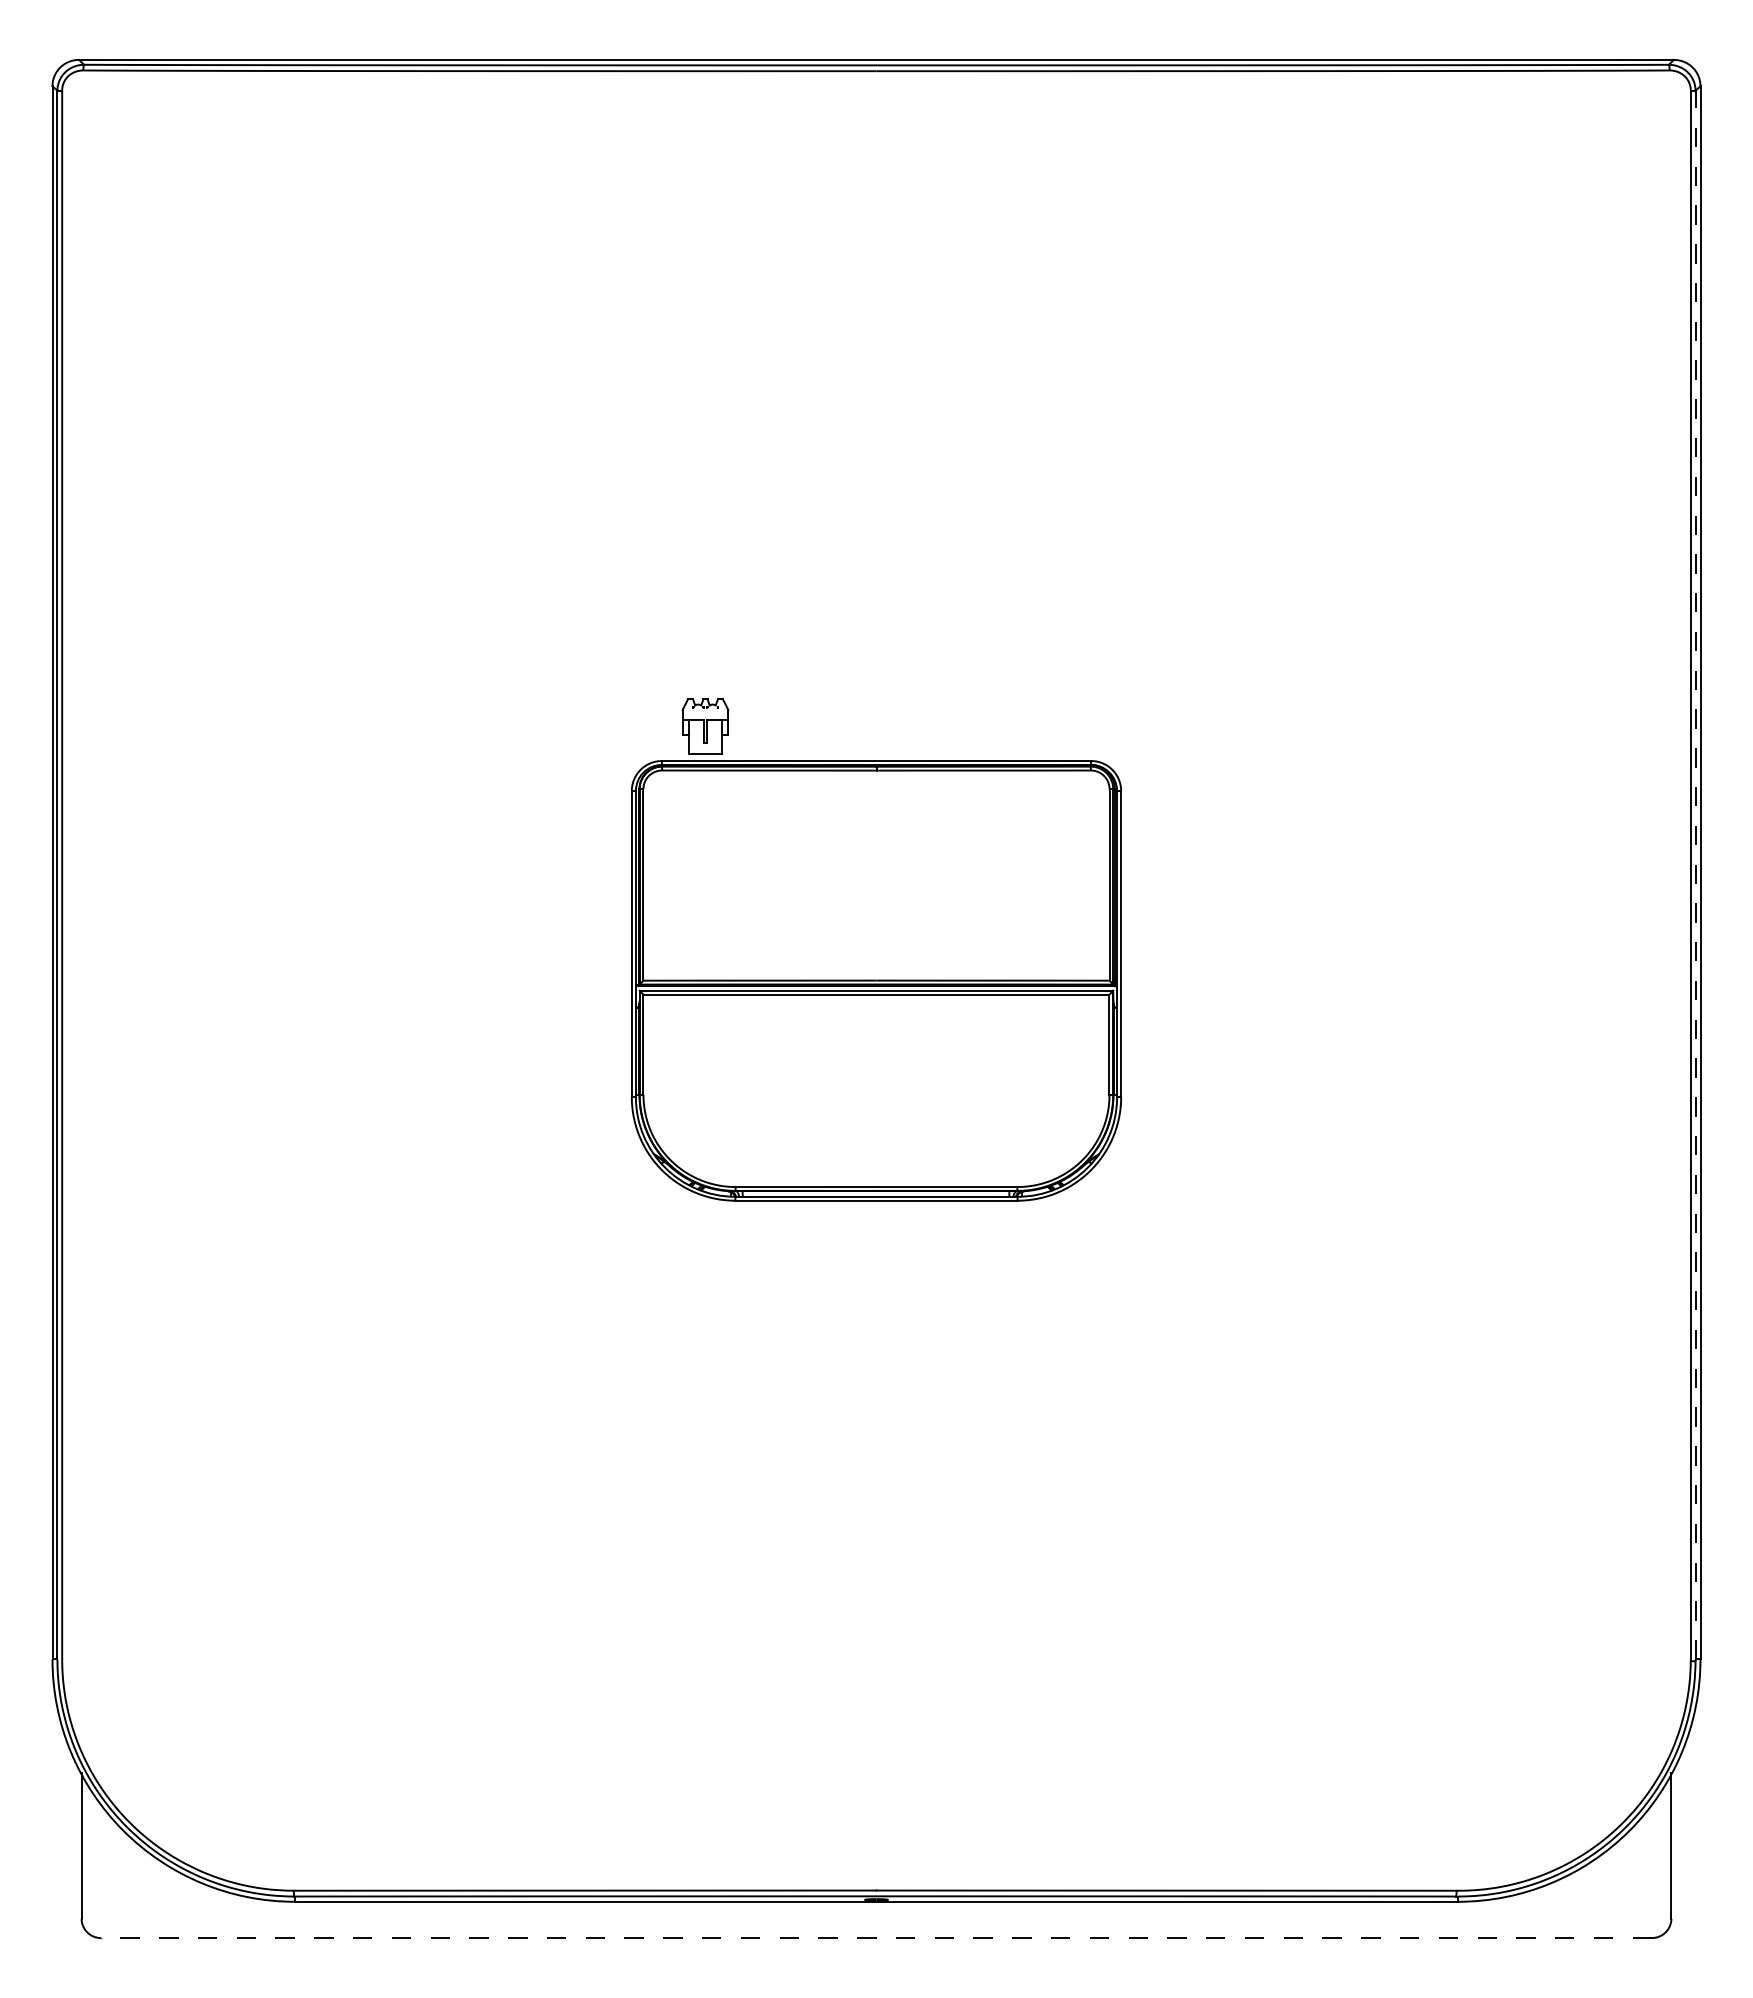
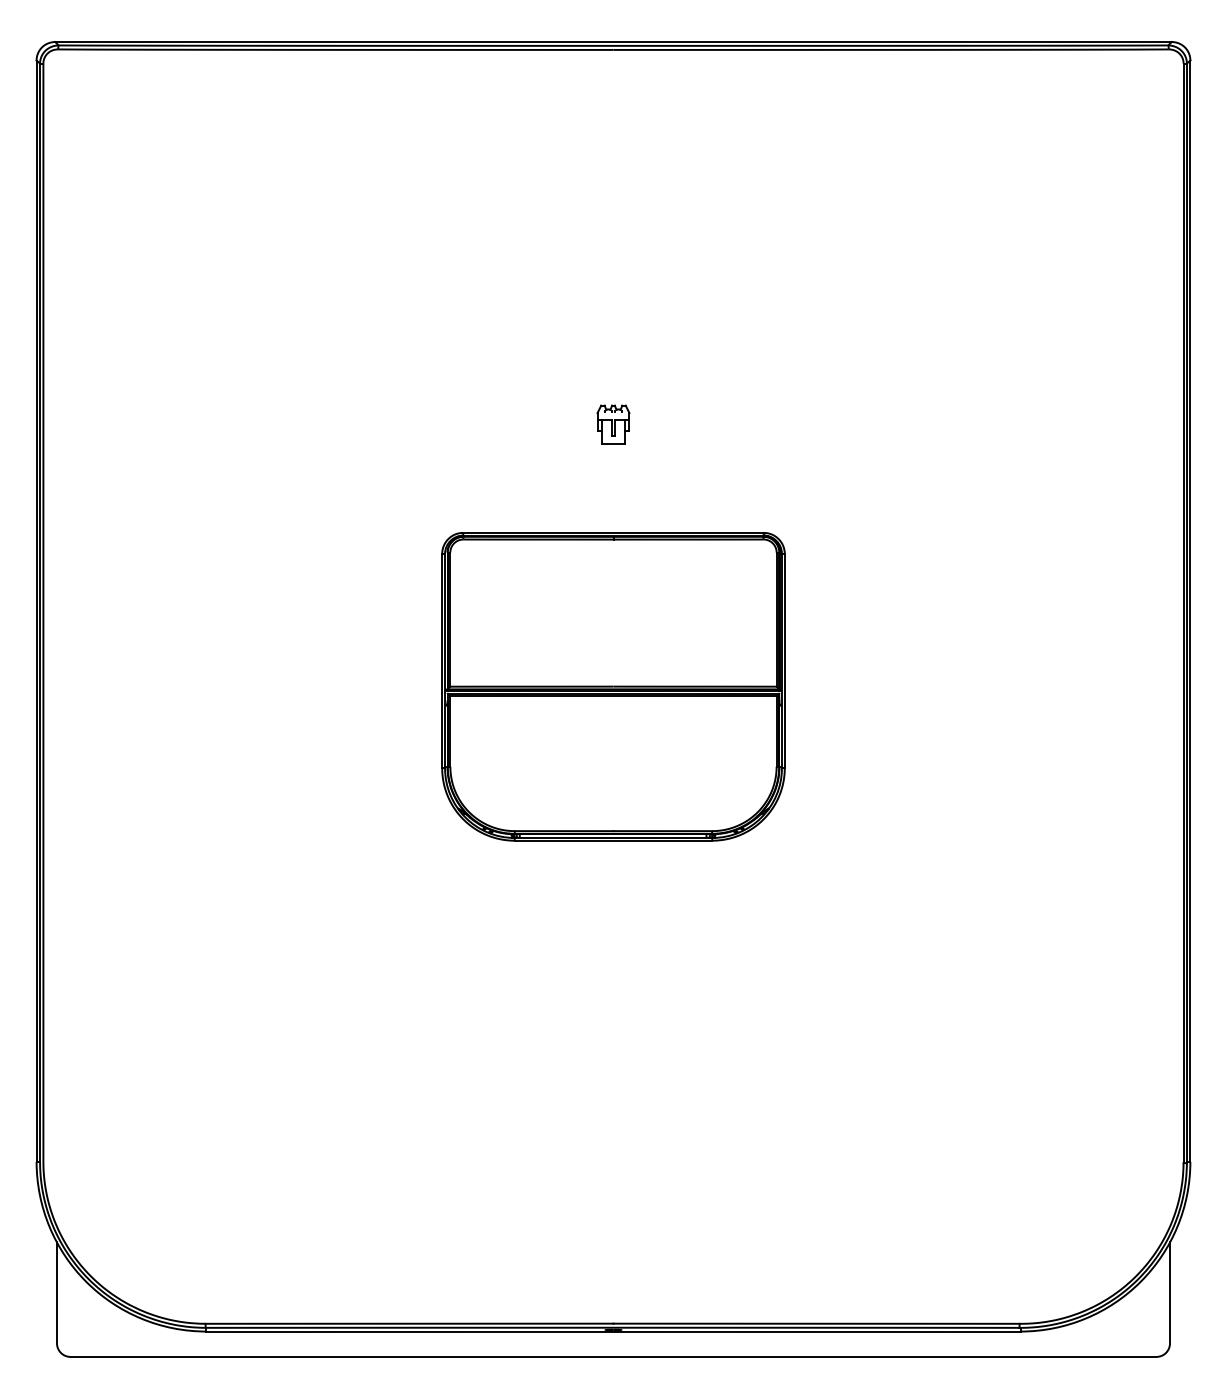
part: (705, 726) -> (613, 424), moved
line: (1695, 874) -> (1186, 612), dashed -> solid
line: (876, 1938) -> (613, 1357), dashed -> solid

